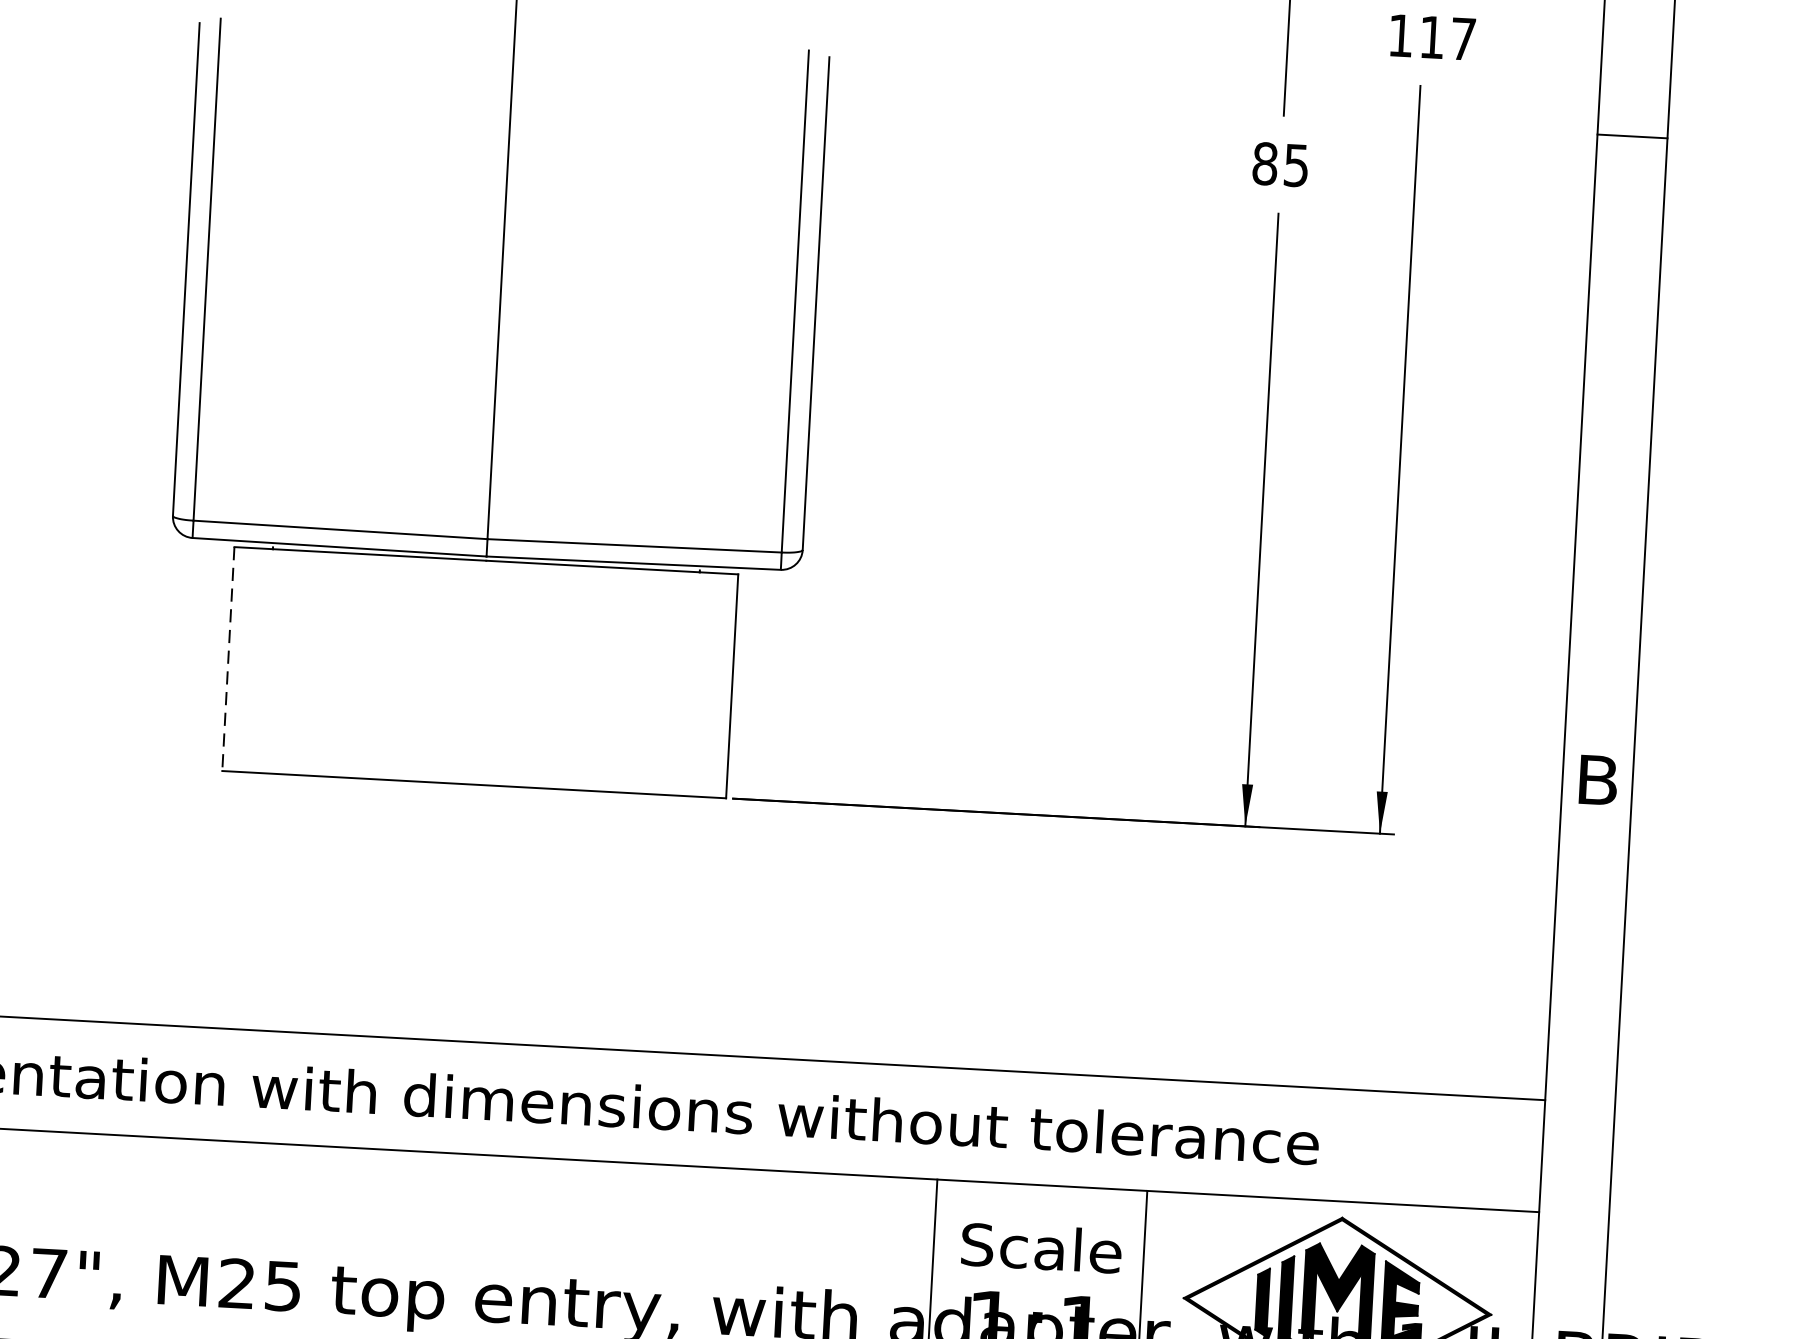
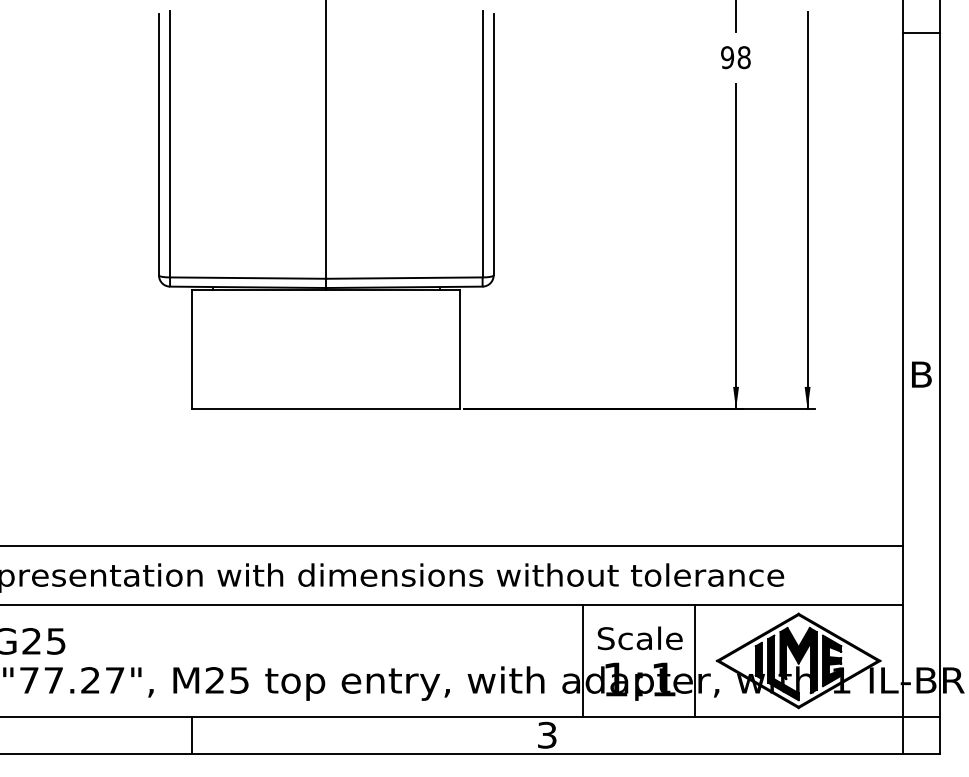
text: (1280, 164) -> (735, 57), 85 -> 98
line: (228, 660) -> (192, 350), dashed -> solid

